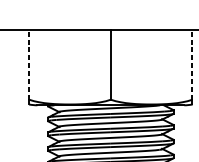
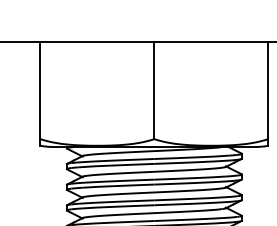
line: (29, 64) -> (40, 90), dashed -> solid
line: (192, 64) -> (268, 90), dashed -> solid

